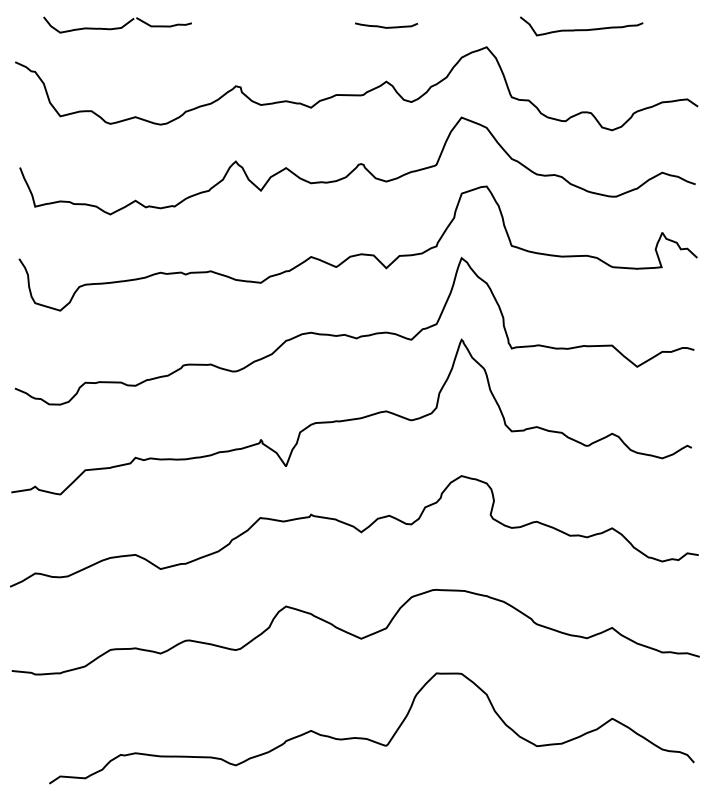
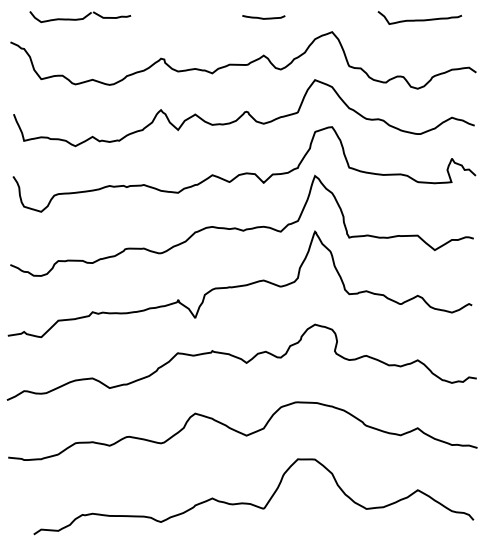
curve: (581, 28) -> (419, 19), moved

